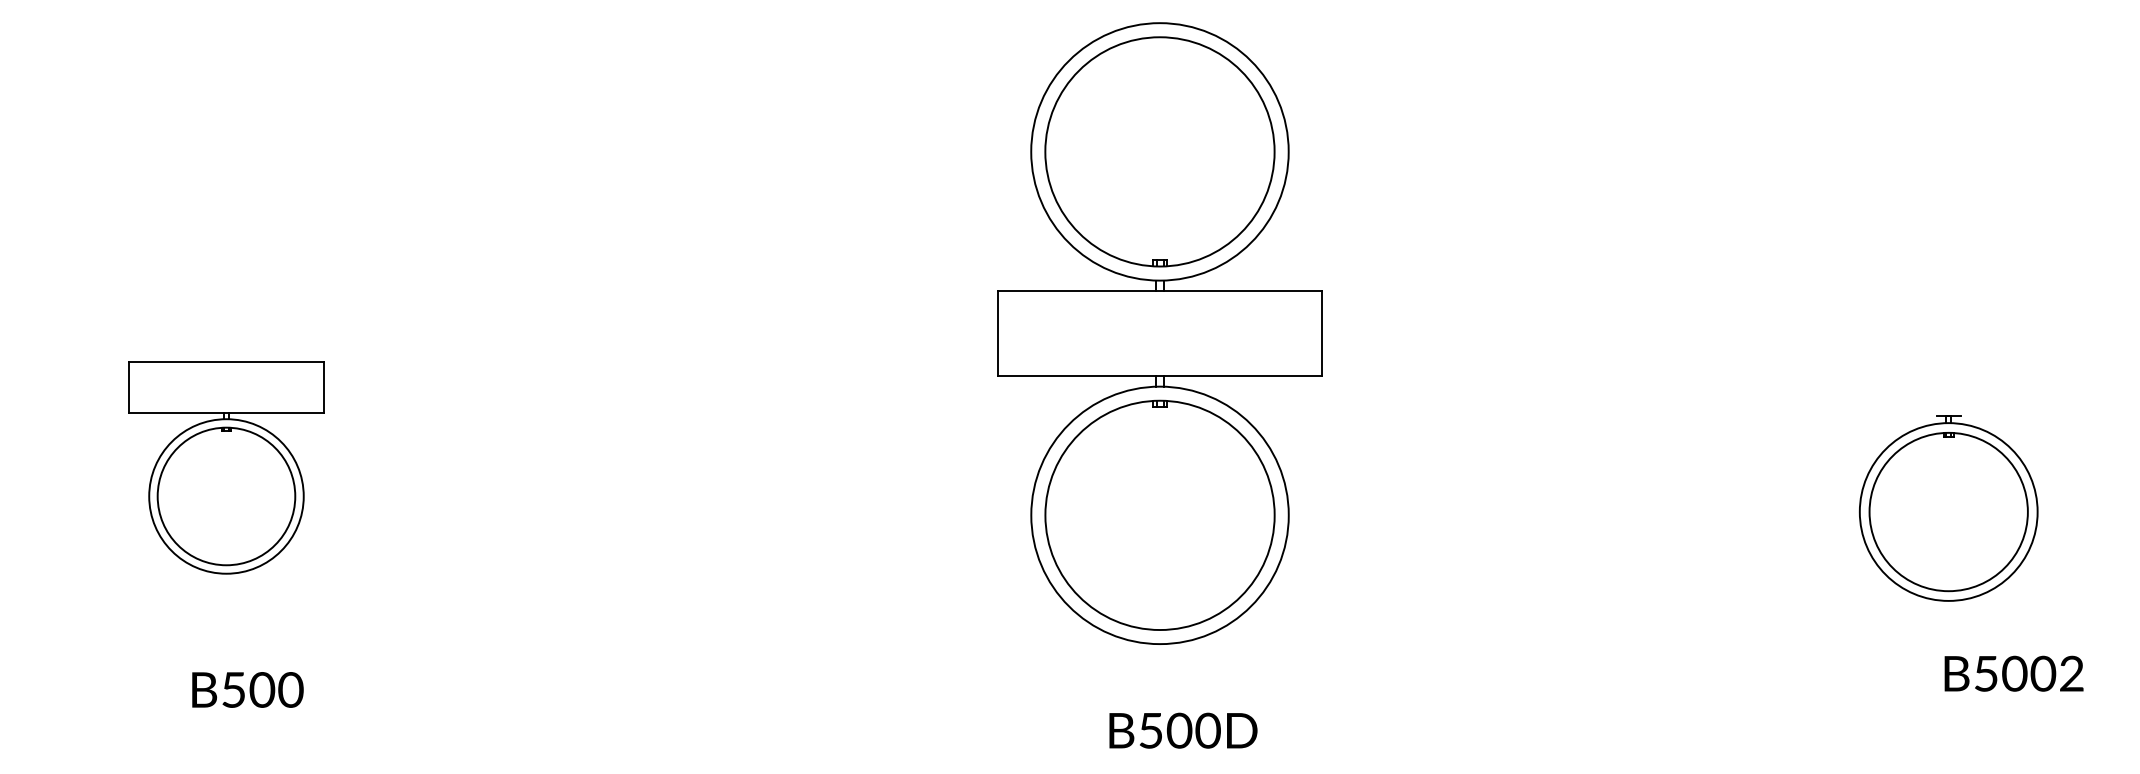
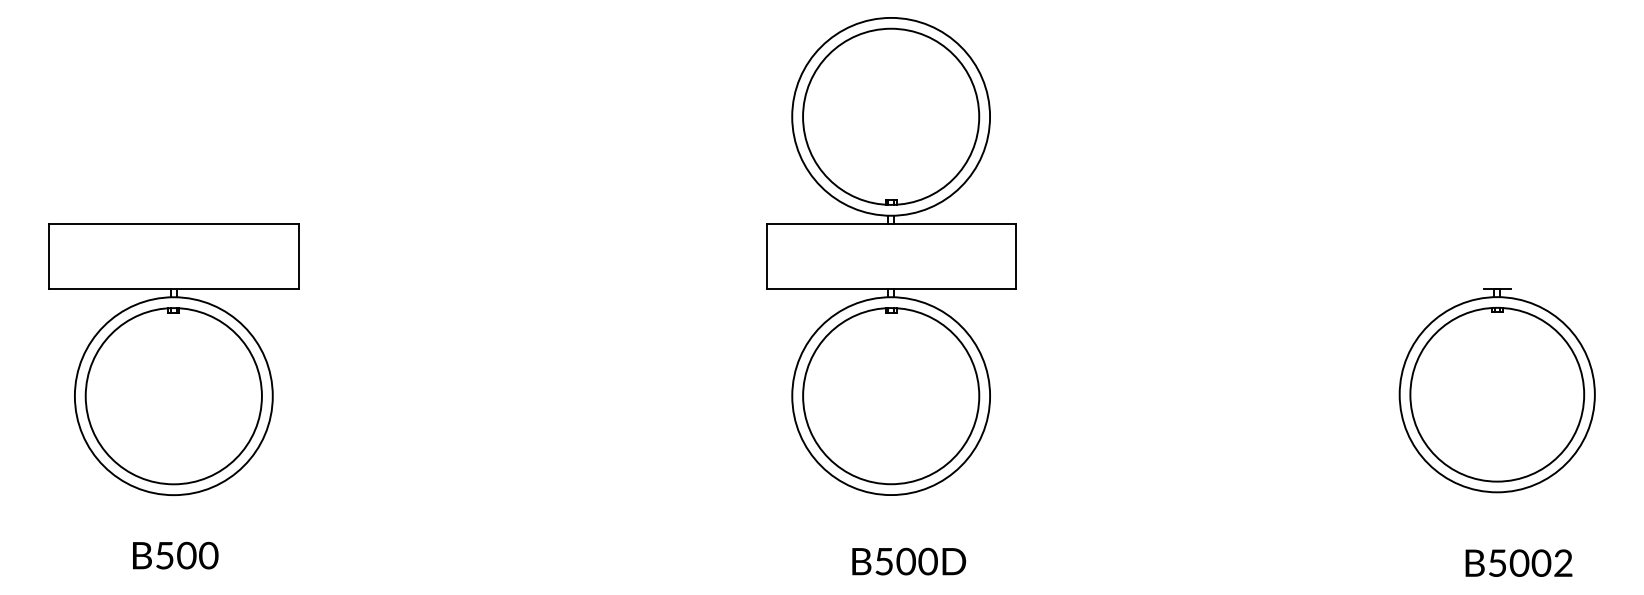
part: (226, 467) -> (173, 359), size x1.67
part: (1948, 508) -> (1497, 390), size x1.43
text: (2013, 673) -> (1518, 562), moved
text: (247, 689) -> (175, 555), moved

